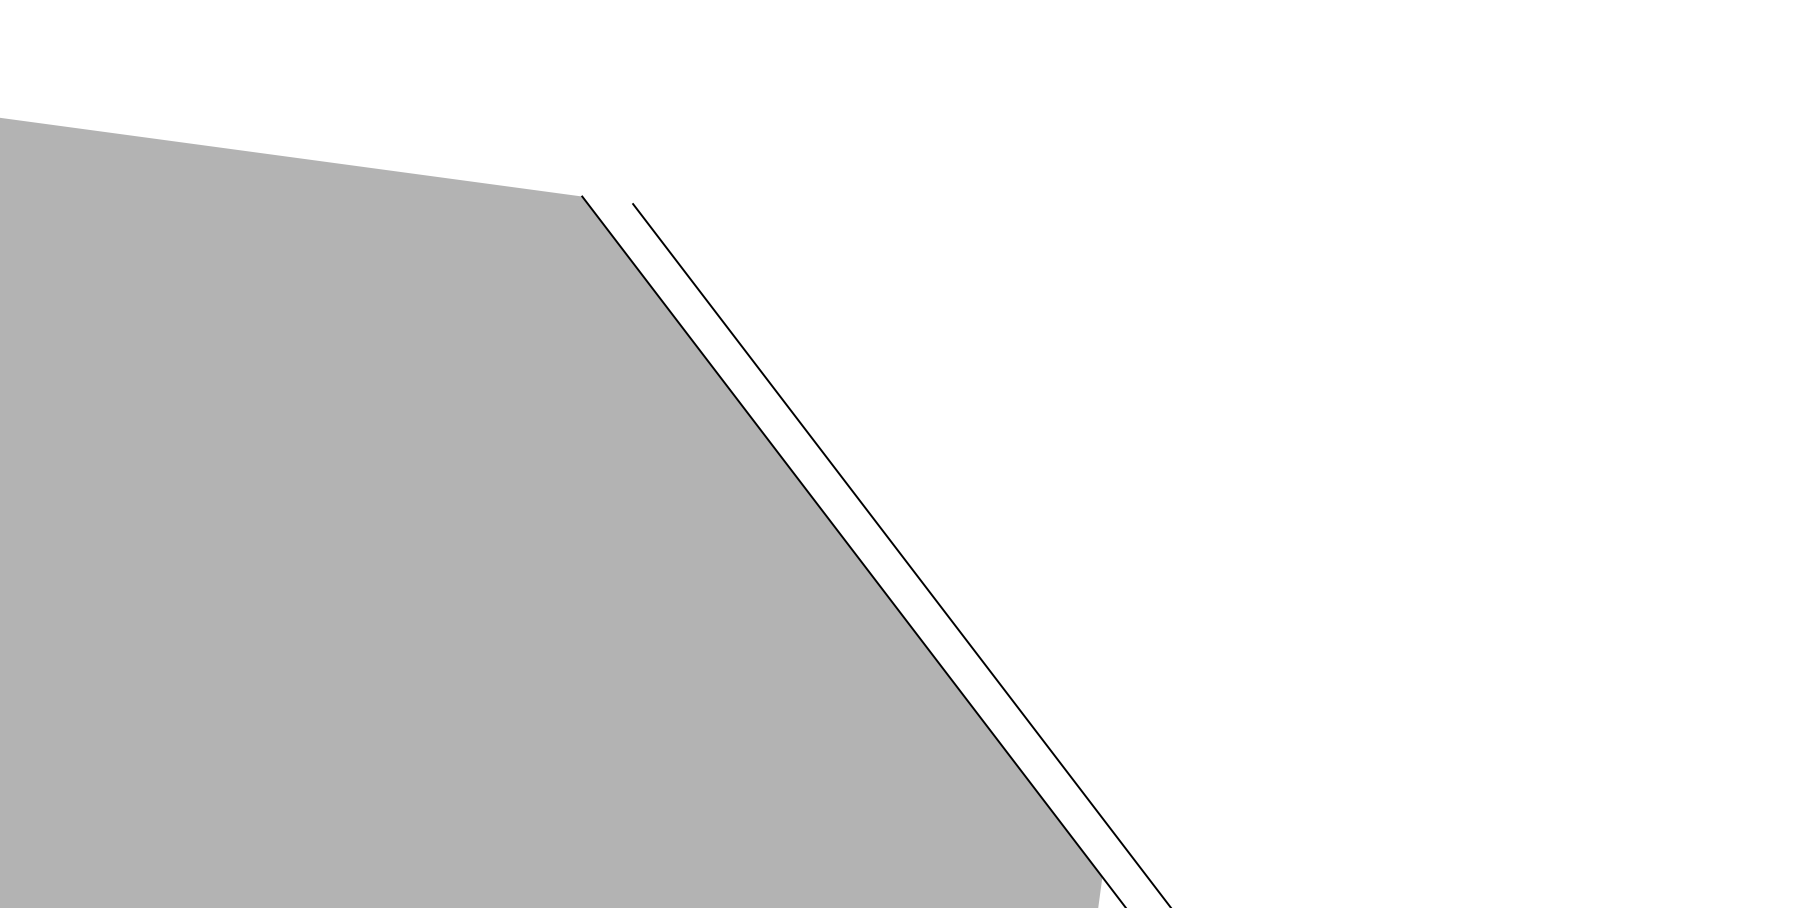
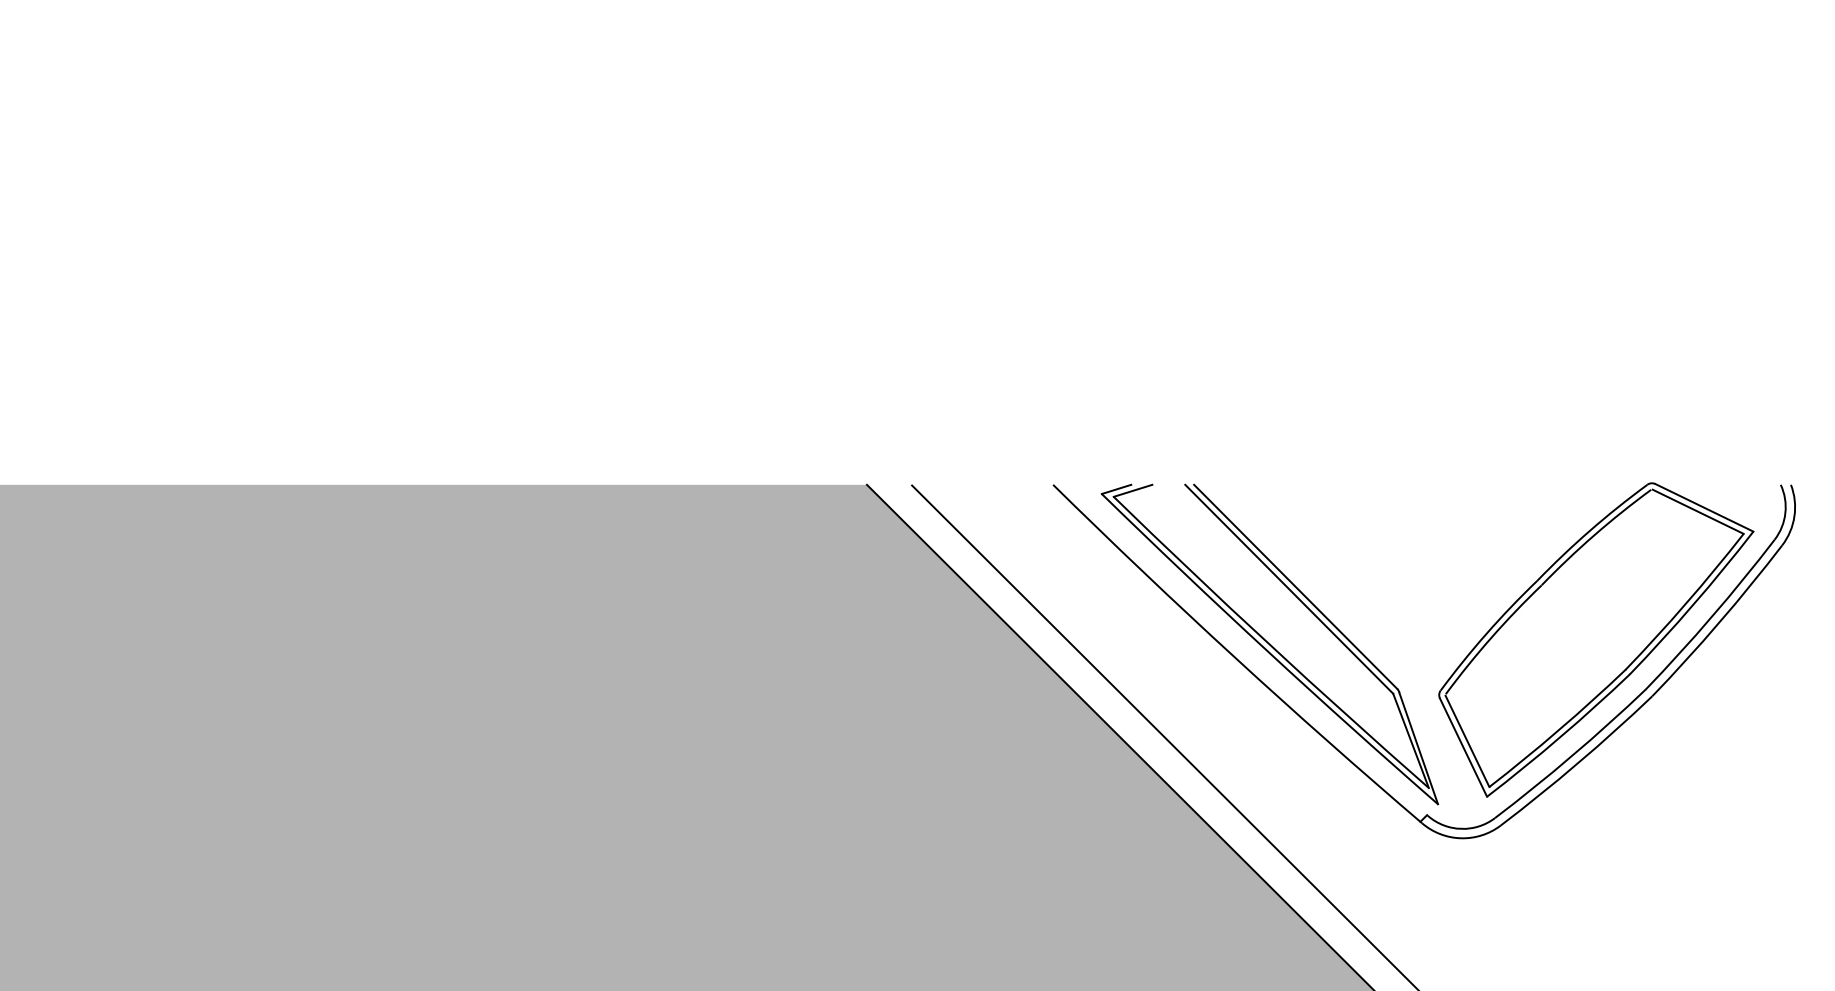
part: (1209, 505) -> (1447, 679), added

